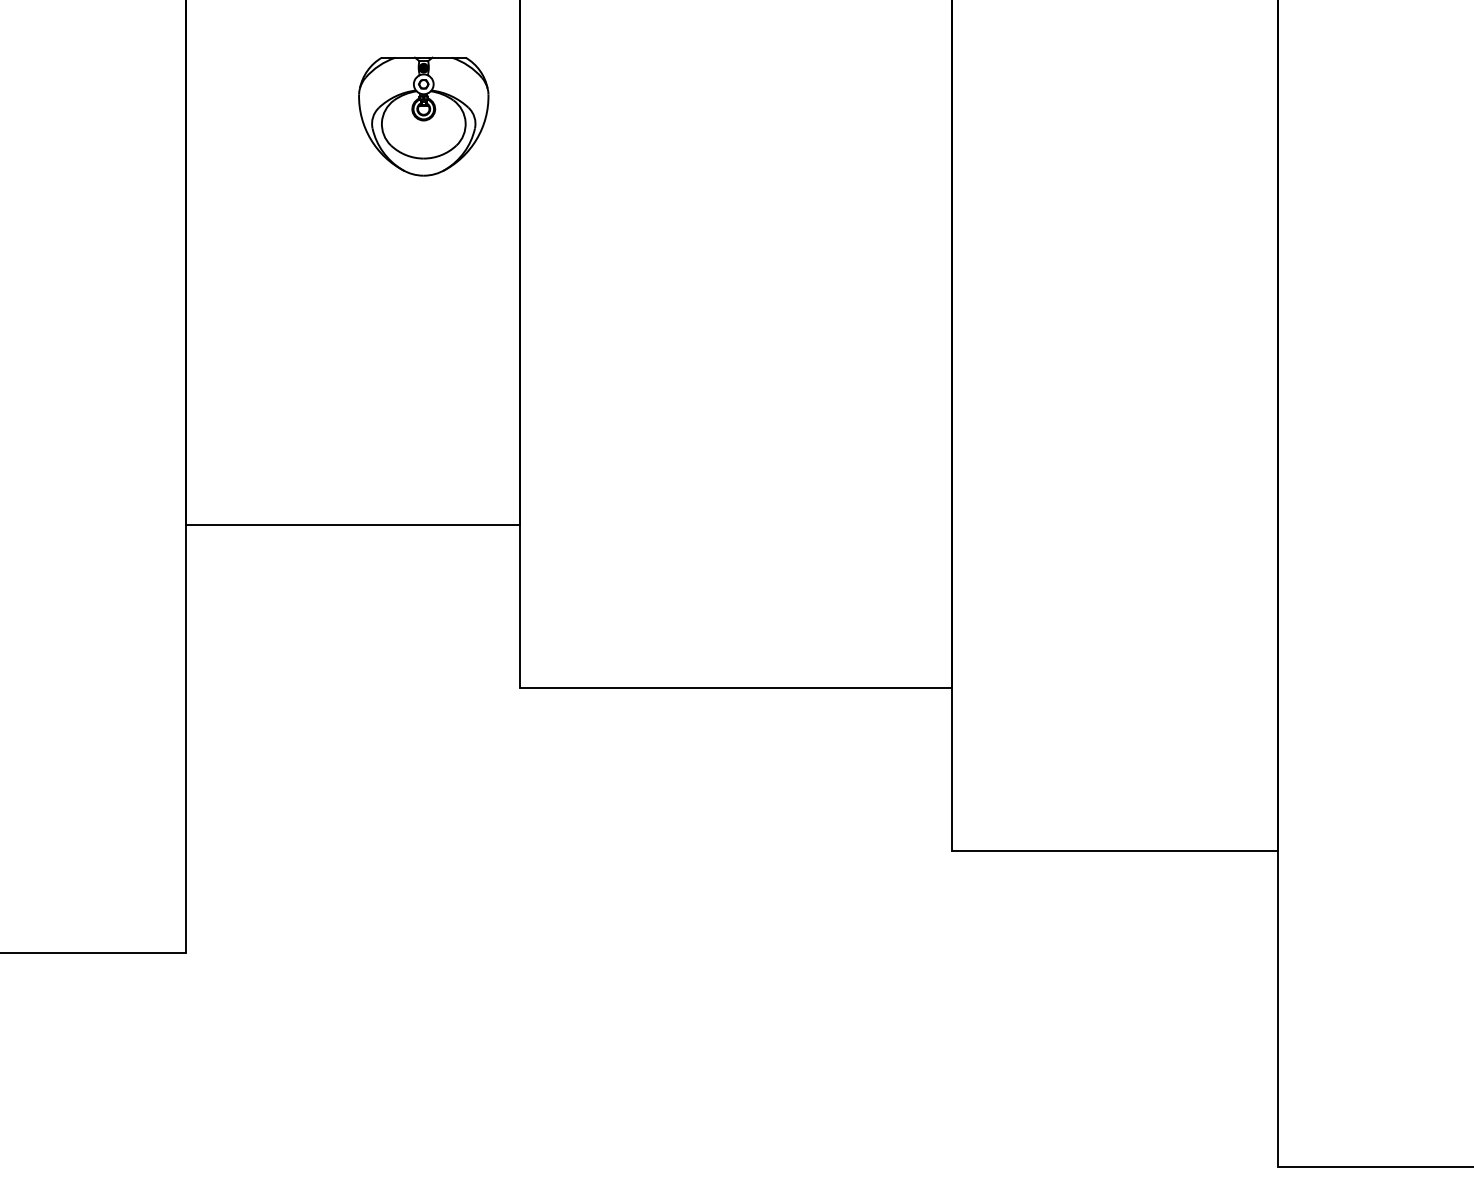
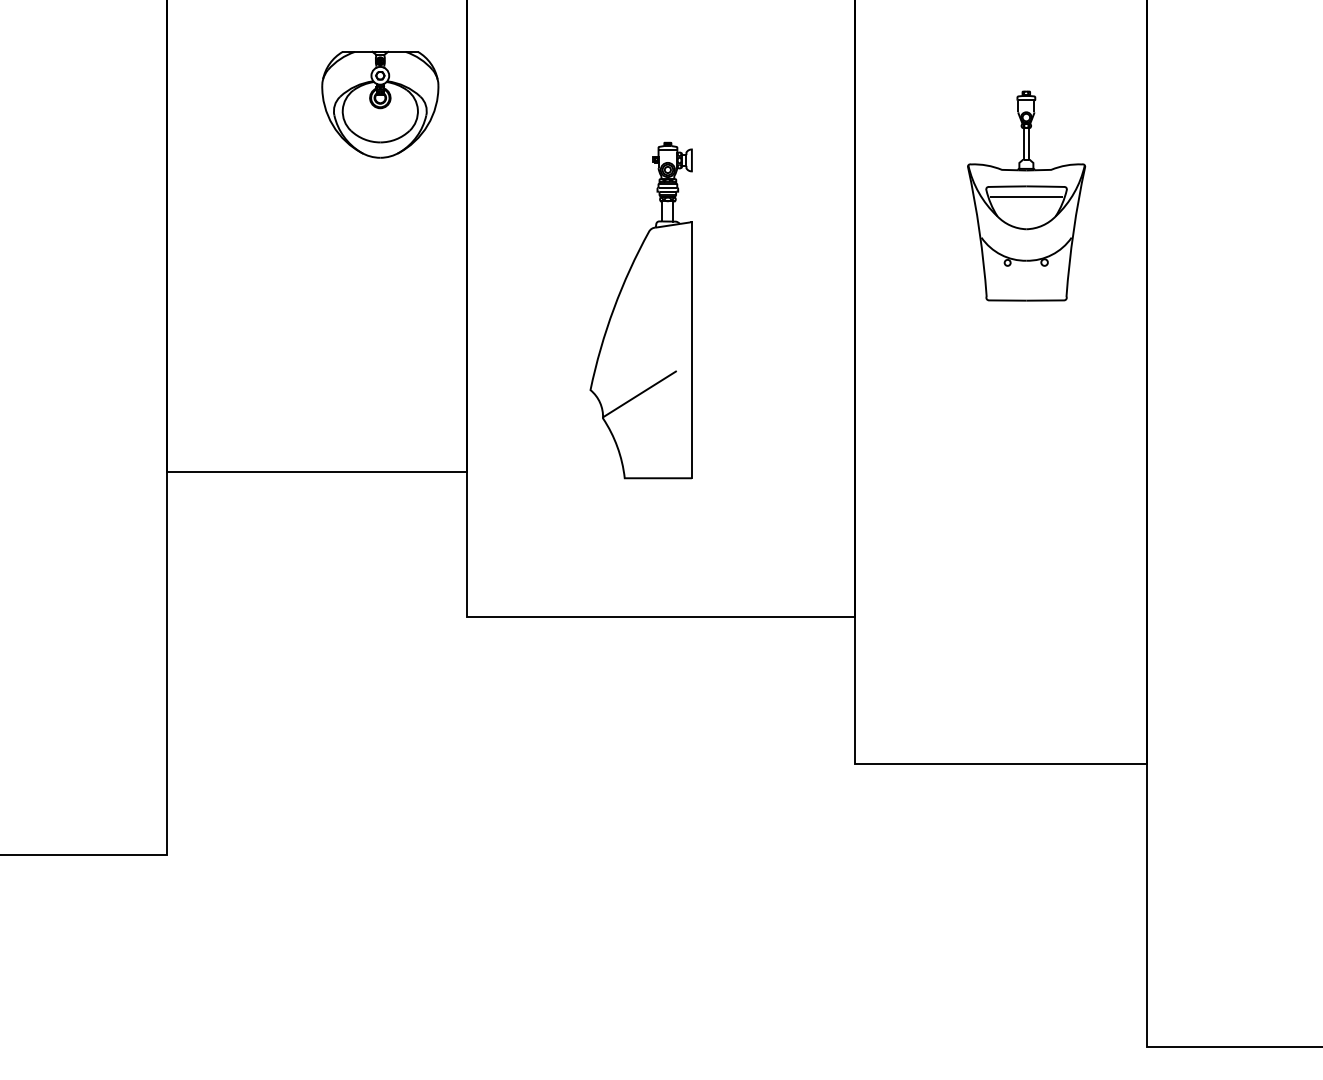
part: (1143, 218) -> (1026, 196), added
part: (714, 345) -> (641, 310), added

